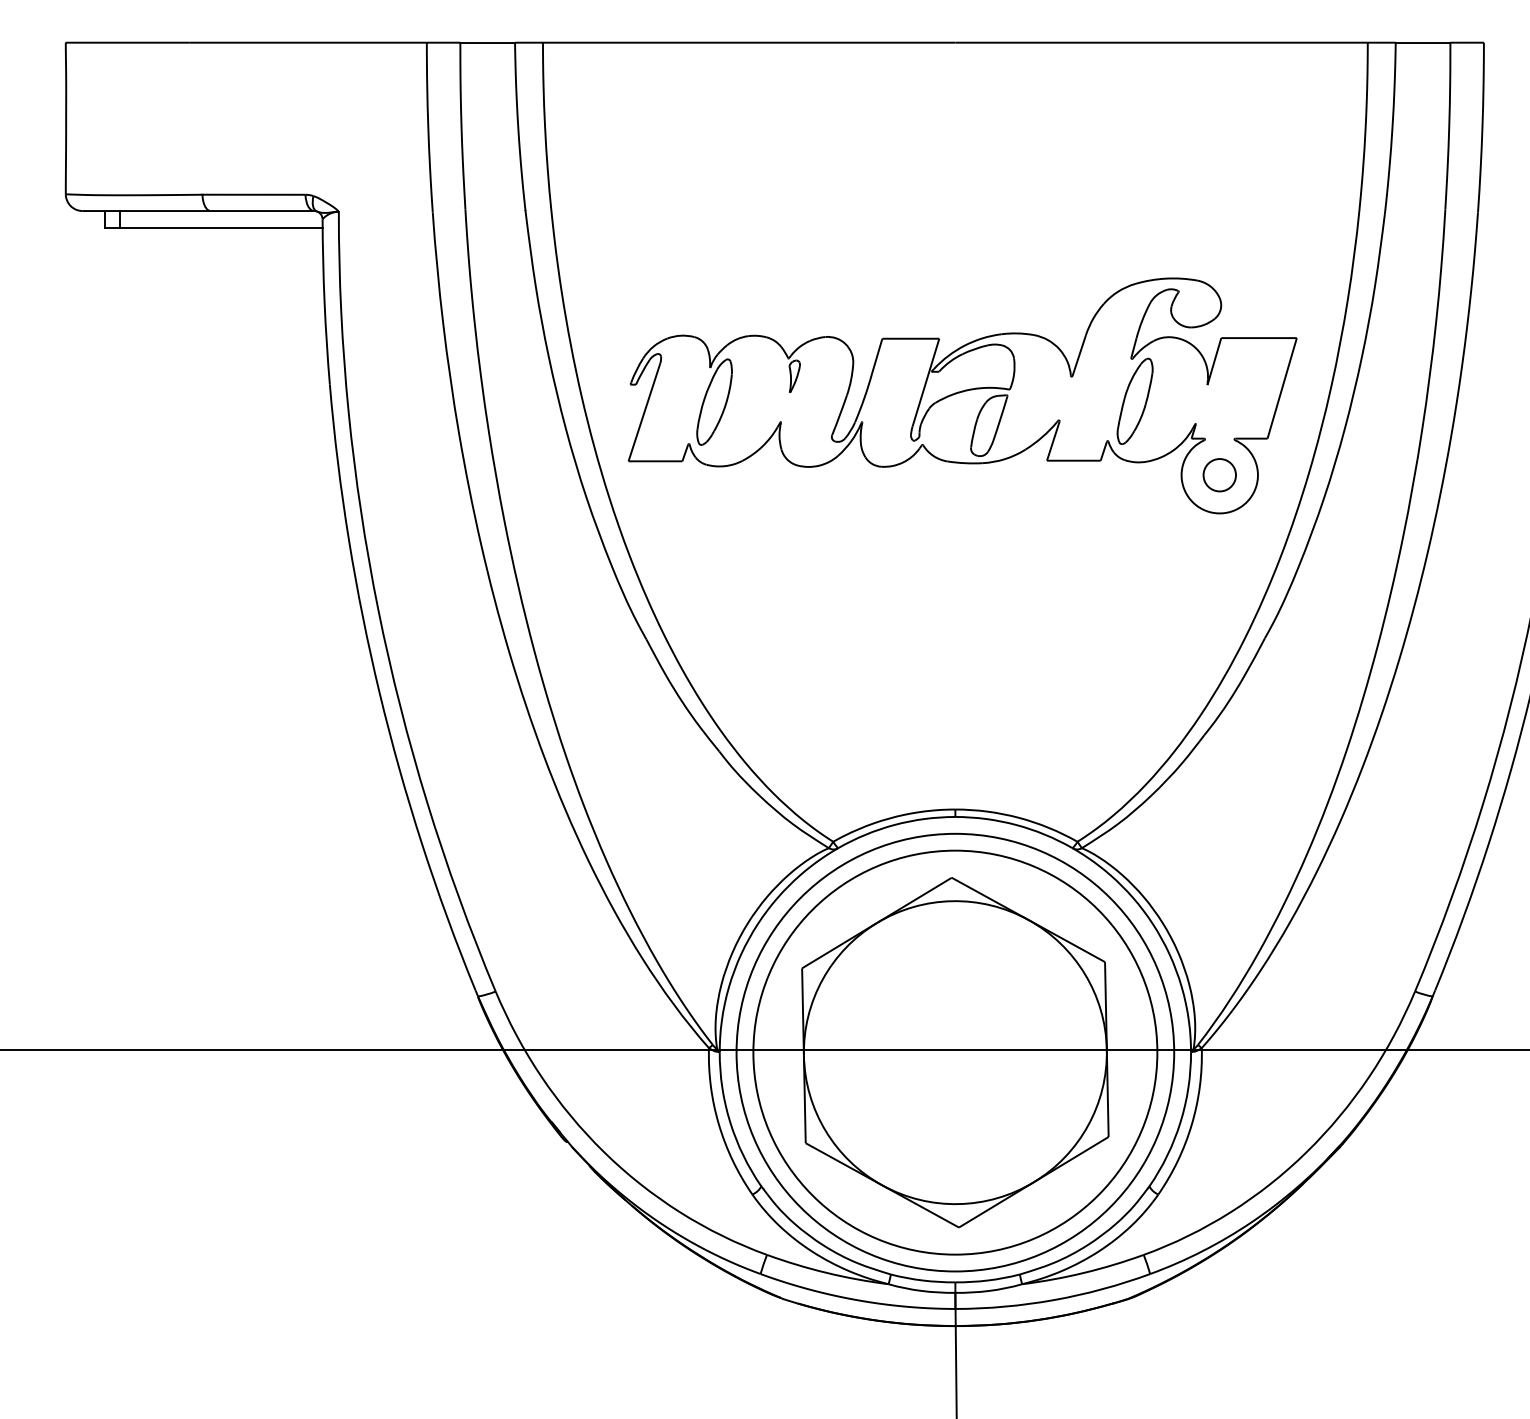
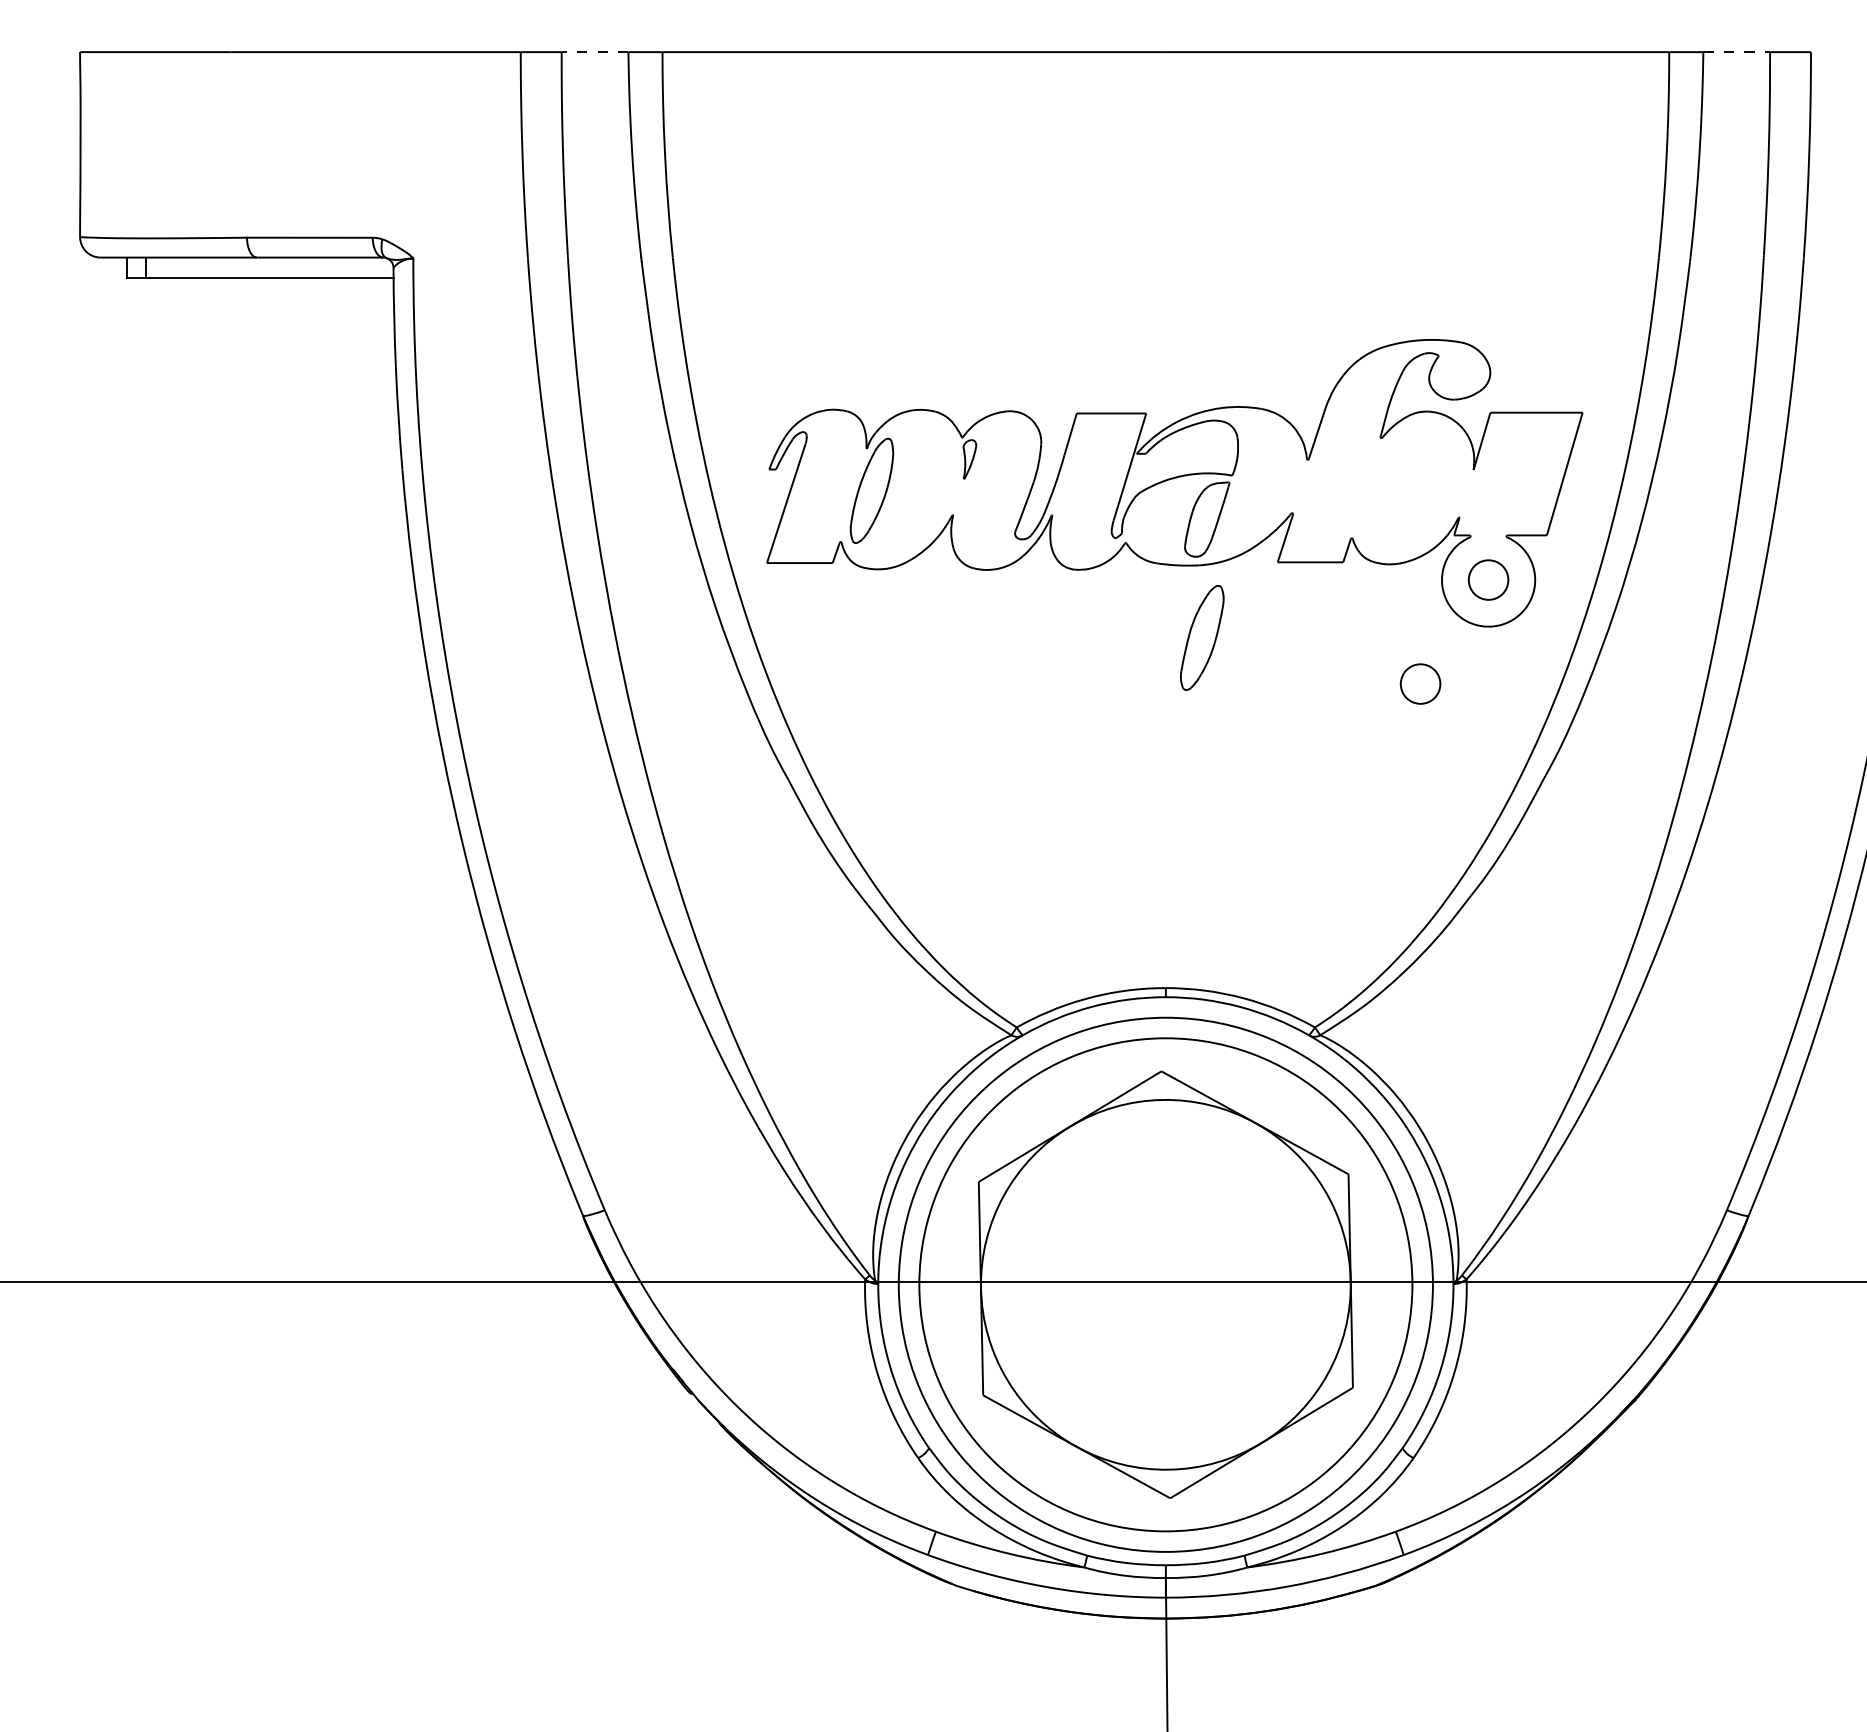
line: (487, 42) -> (594, 52), solid -> dashed
line: (1423, 42) -> (1737, 52), solid -> dashed
part: (1135, 401) -> (1202, 637), moved
part: (1163, 559) -> (1420, 683), added

